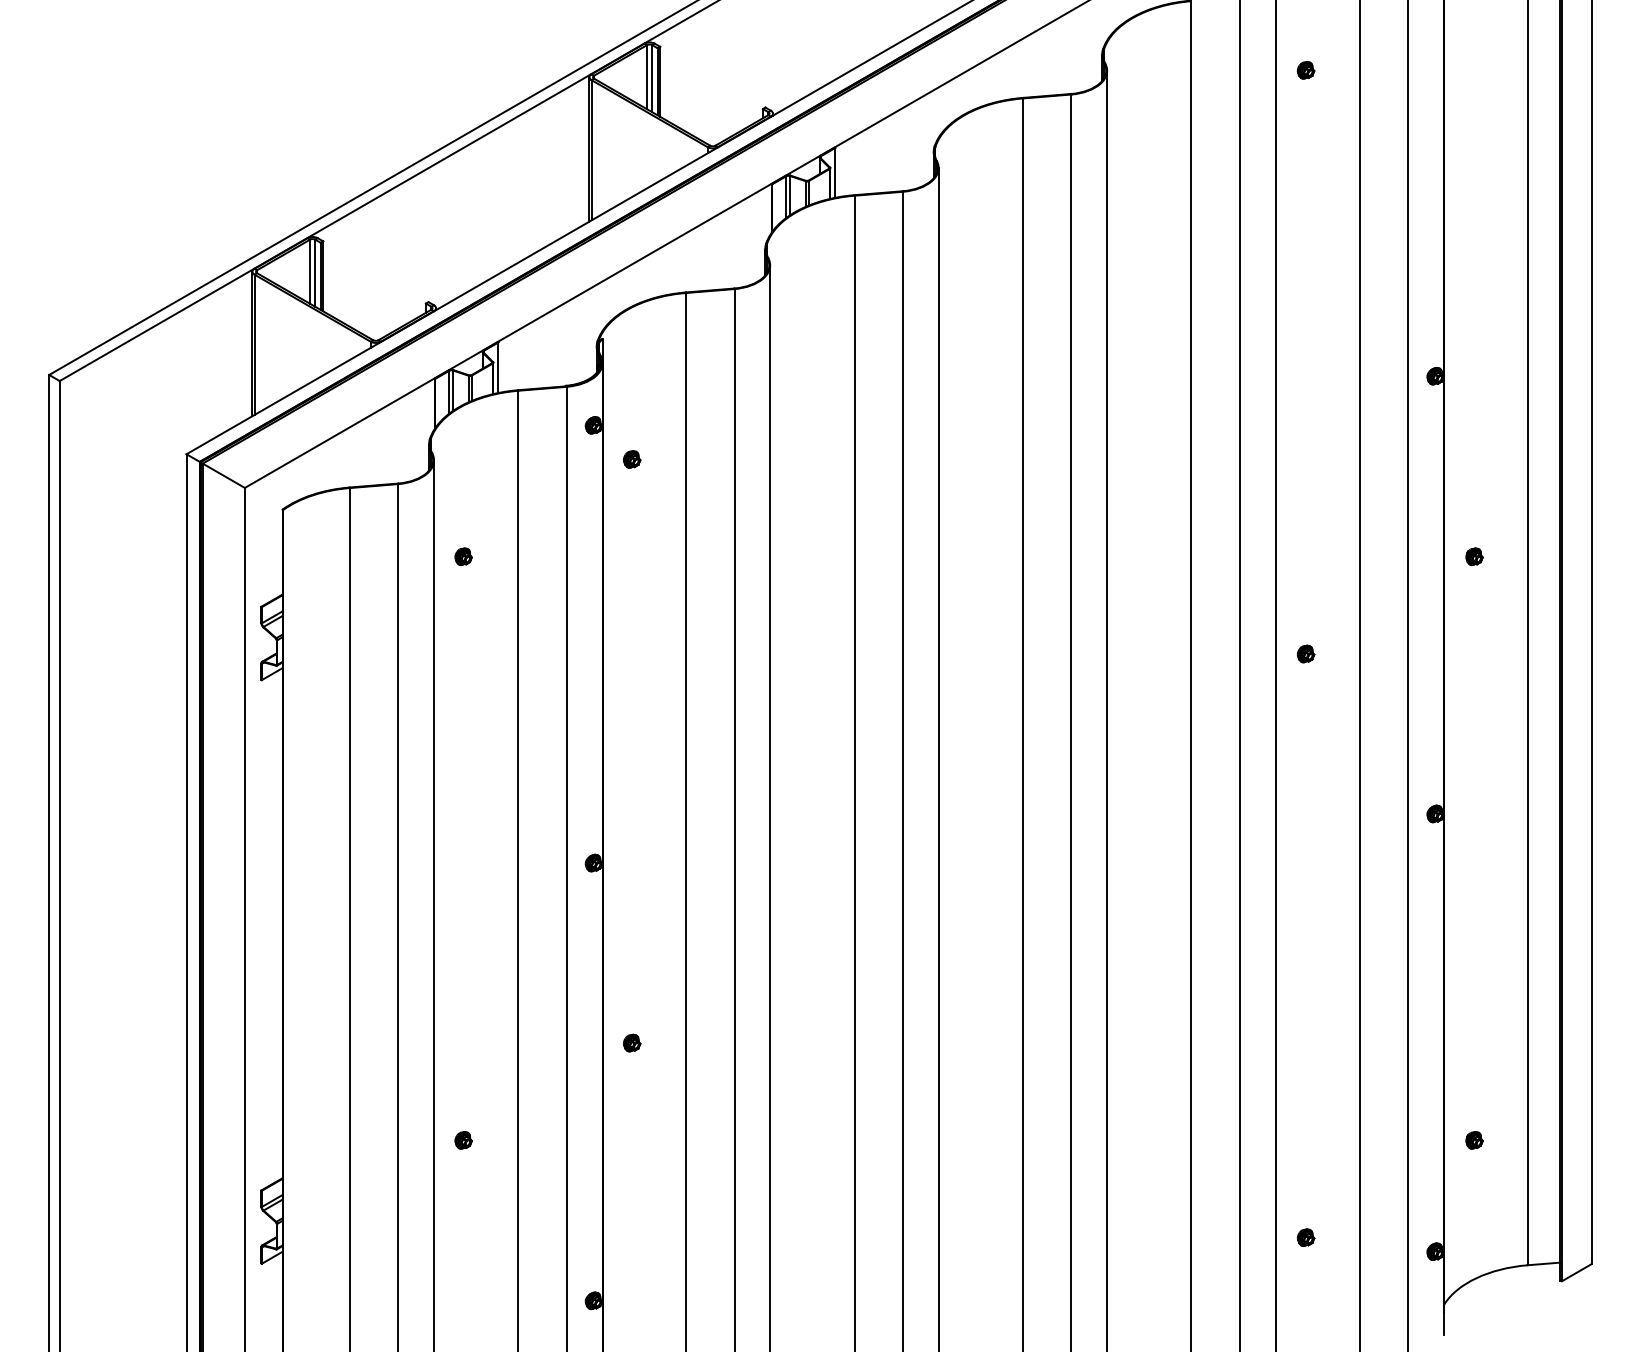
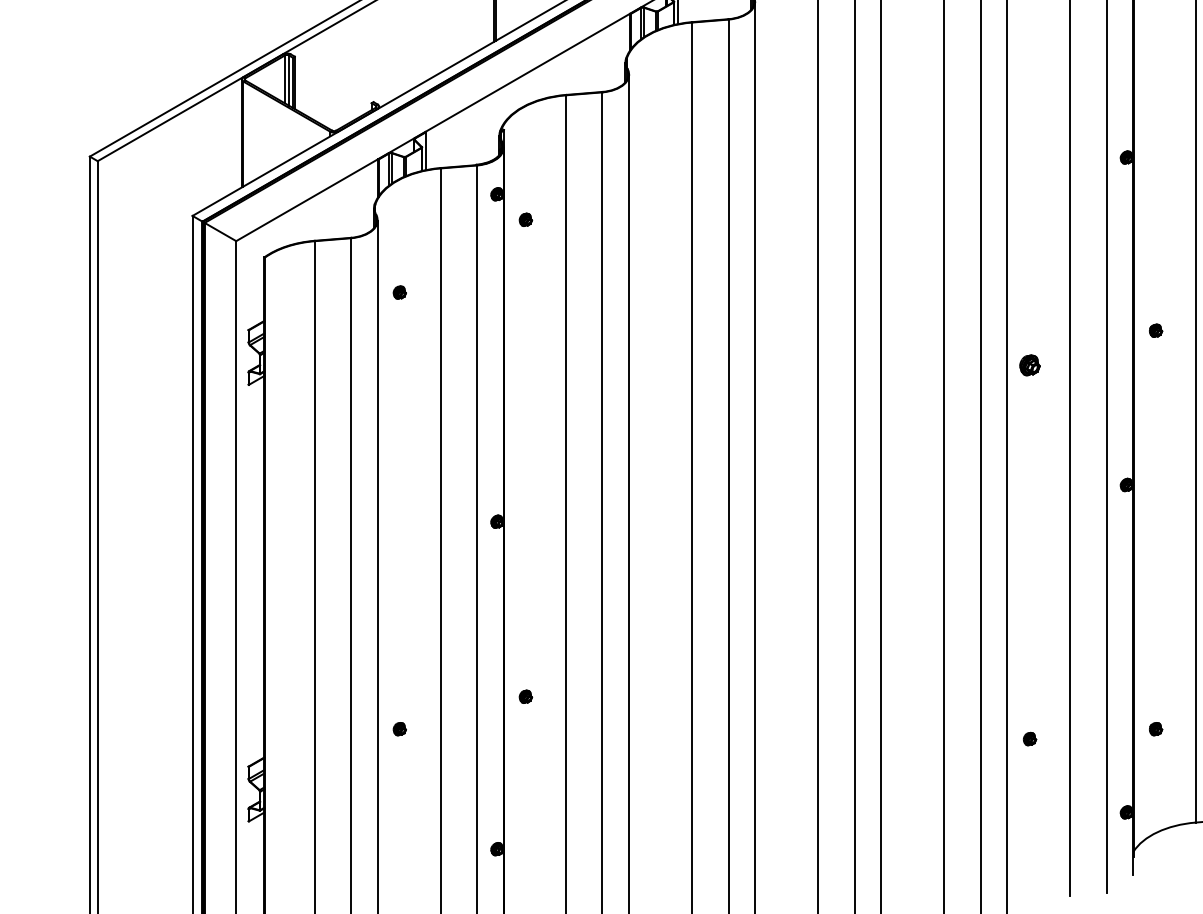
part: (1474, 556) -> (1155, 330), moved
part: (1305, 653) -> (1029, 364), size x1.6
part: (632, 1042) -> (526, 696), moved
part: (1305, 1237) -> (1029, 738), moved

